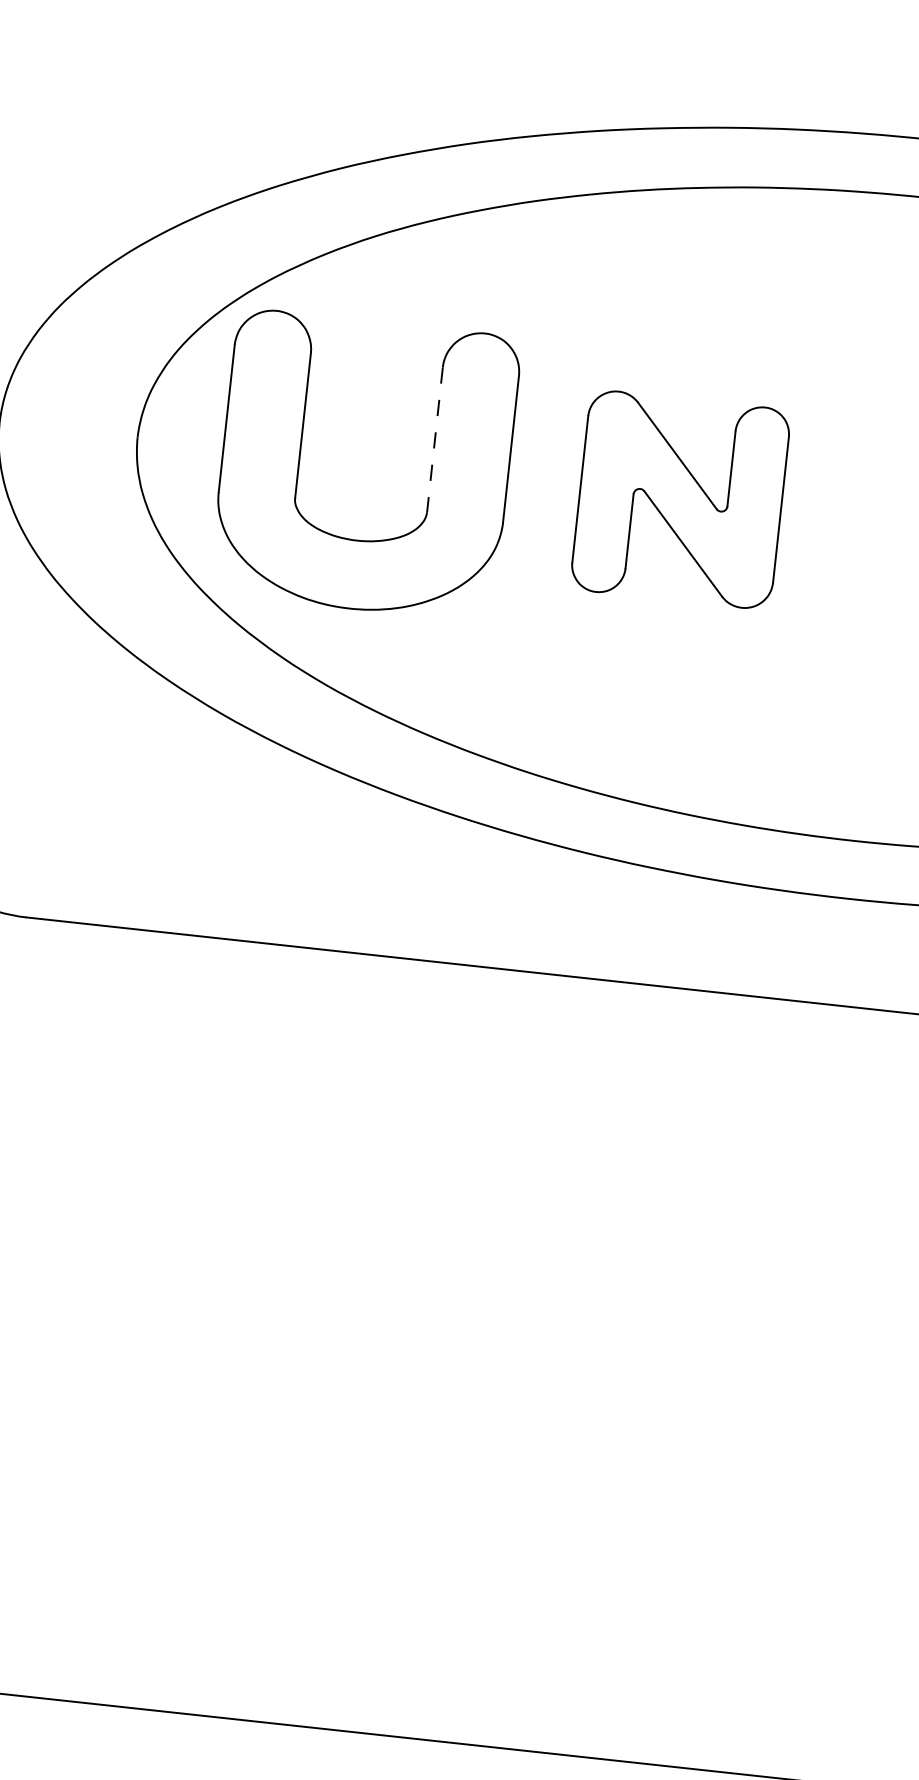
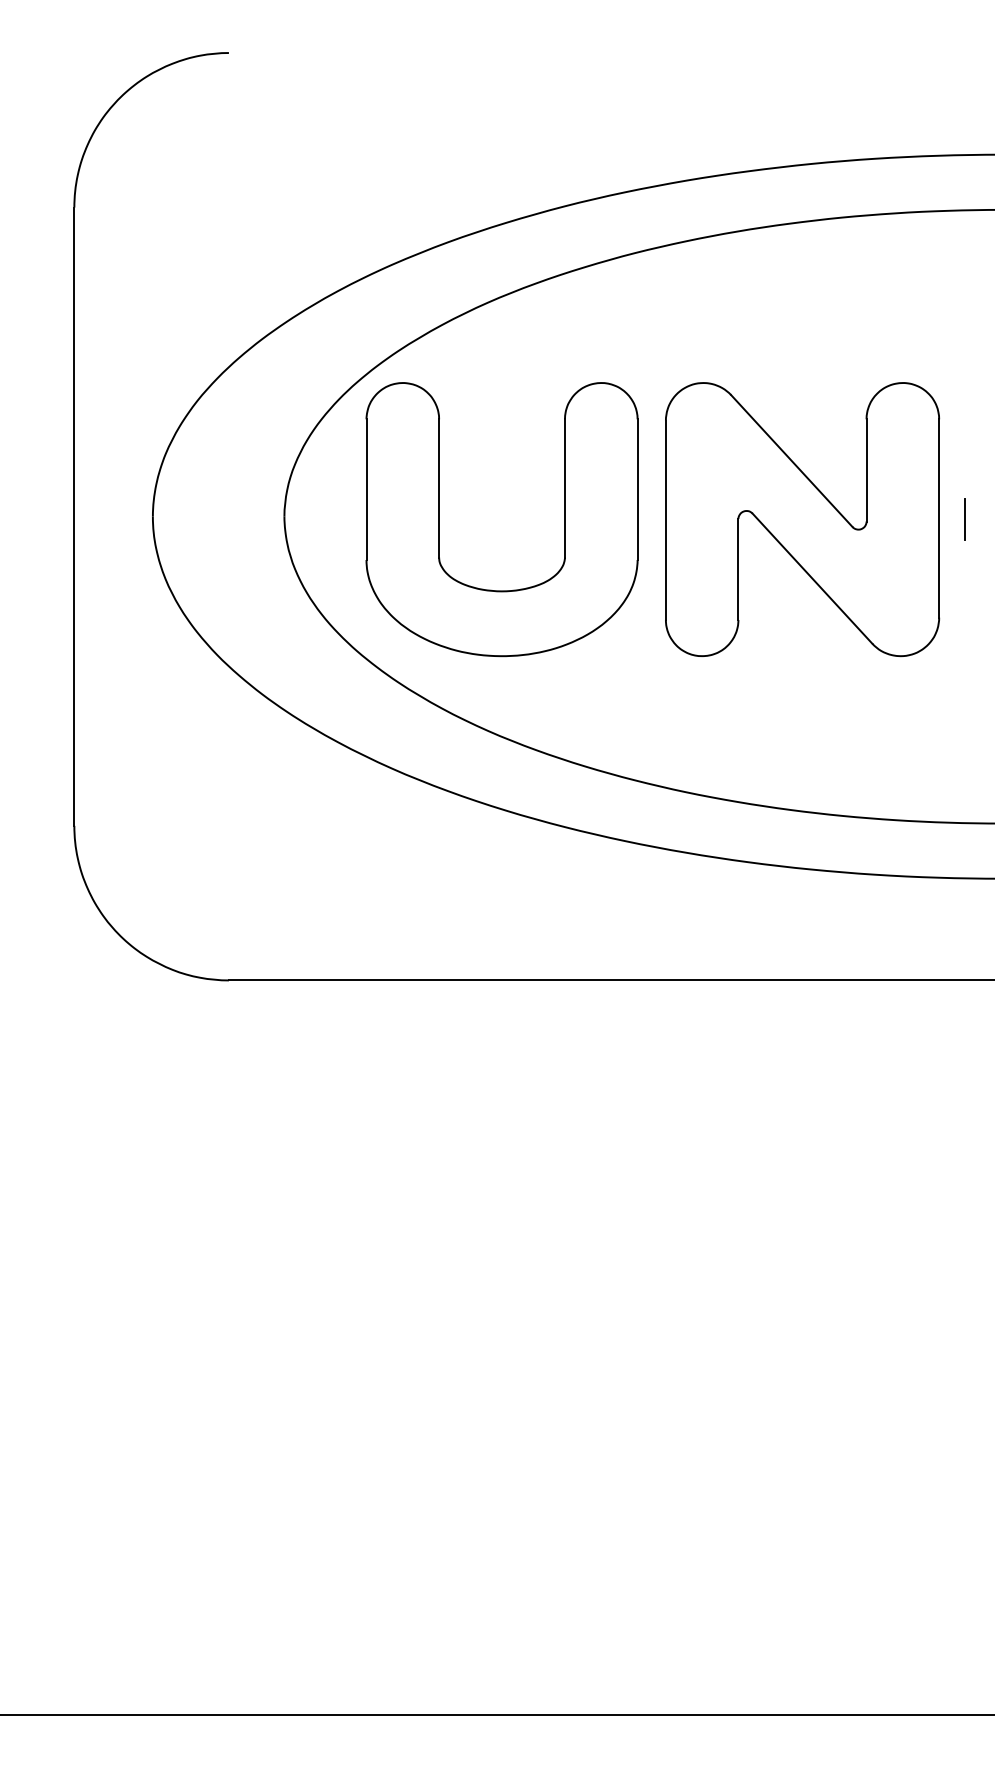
line: (434, 439) -> (564, 488), dashed -> solid
part: (680, 499) -> (802, 519), size x1.43
line: (850, 517) -> (964, 519), added

